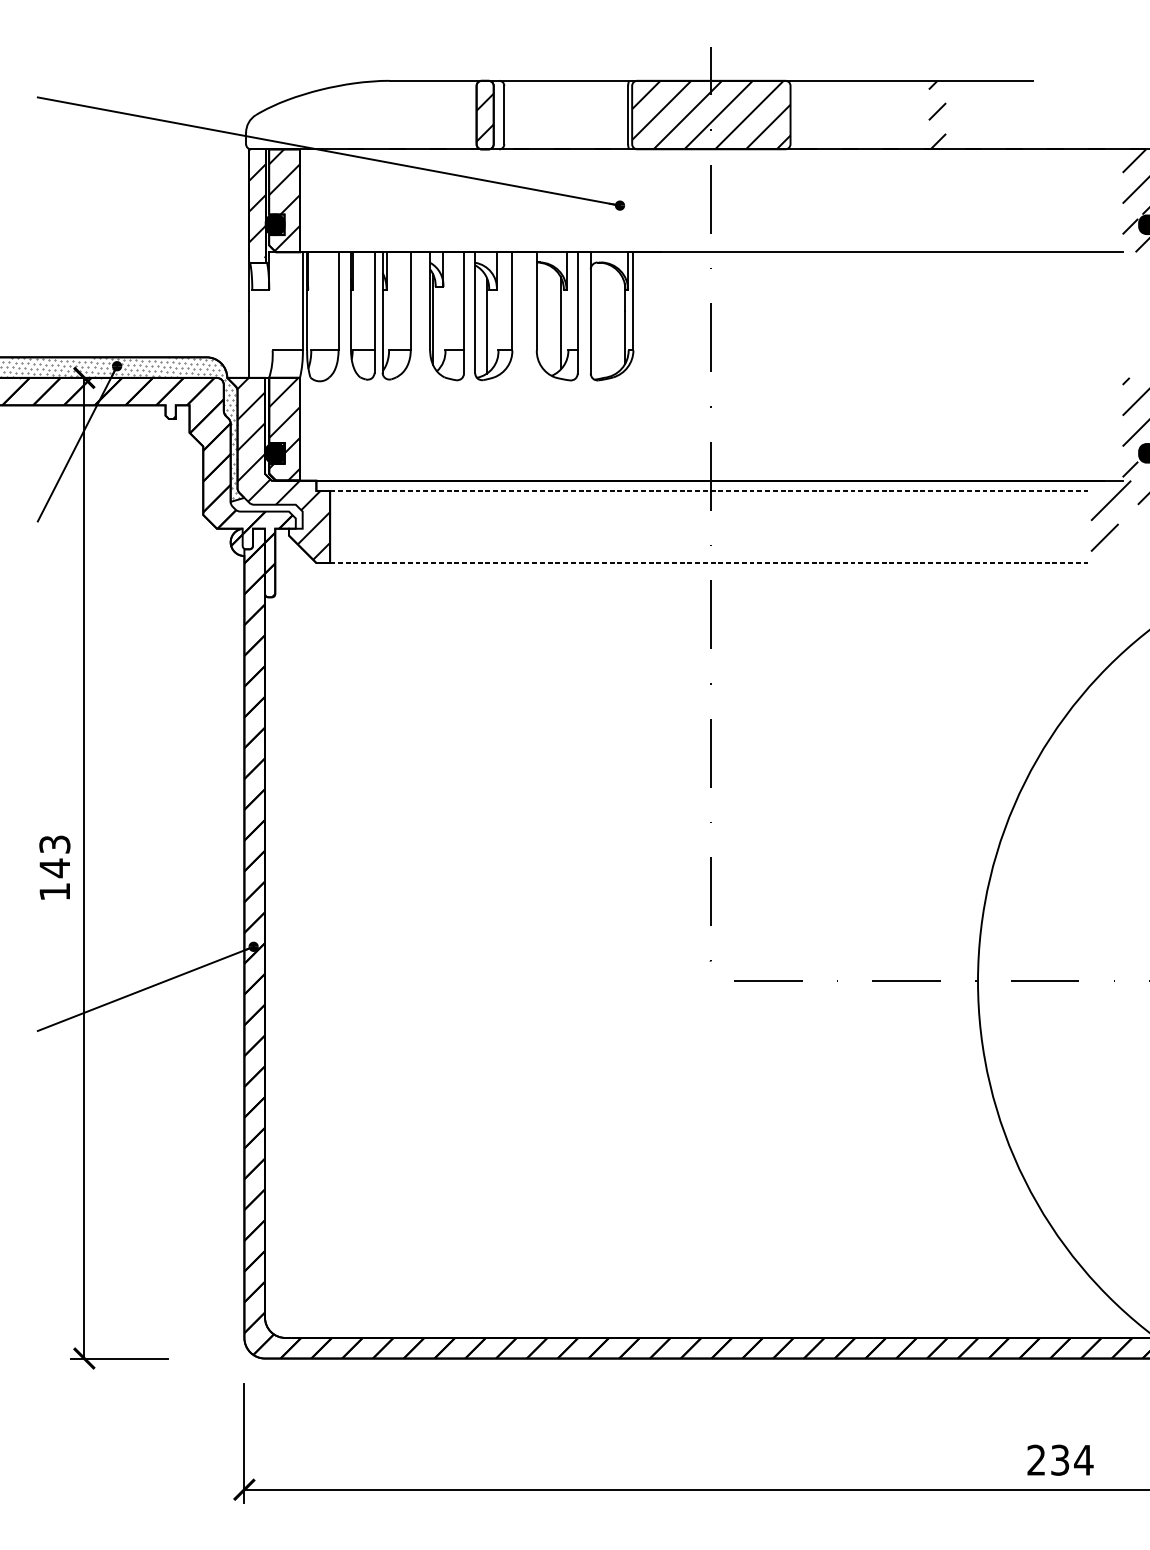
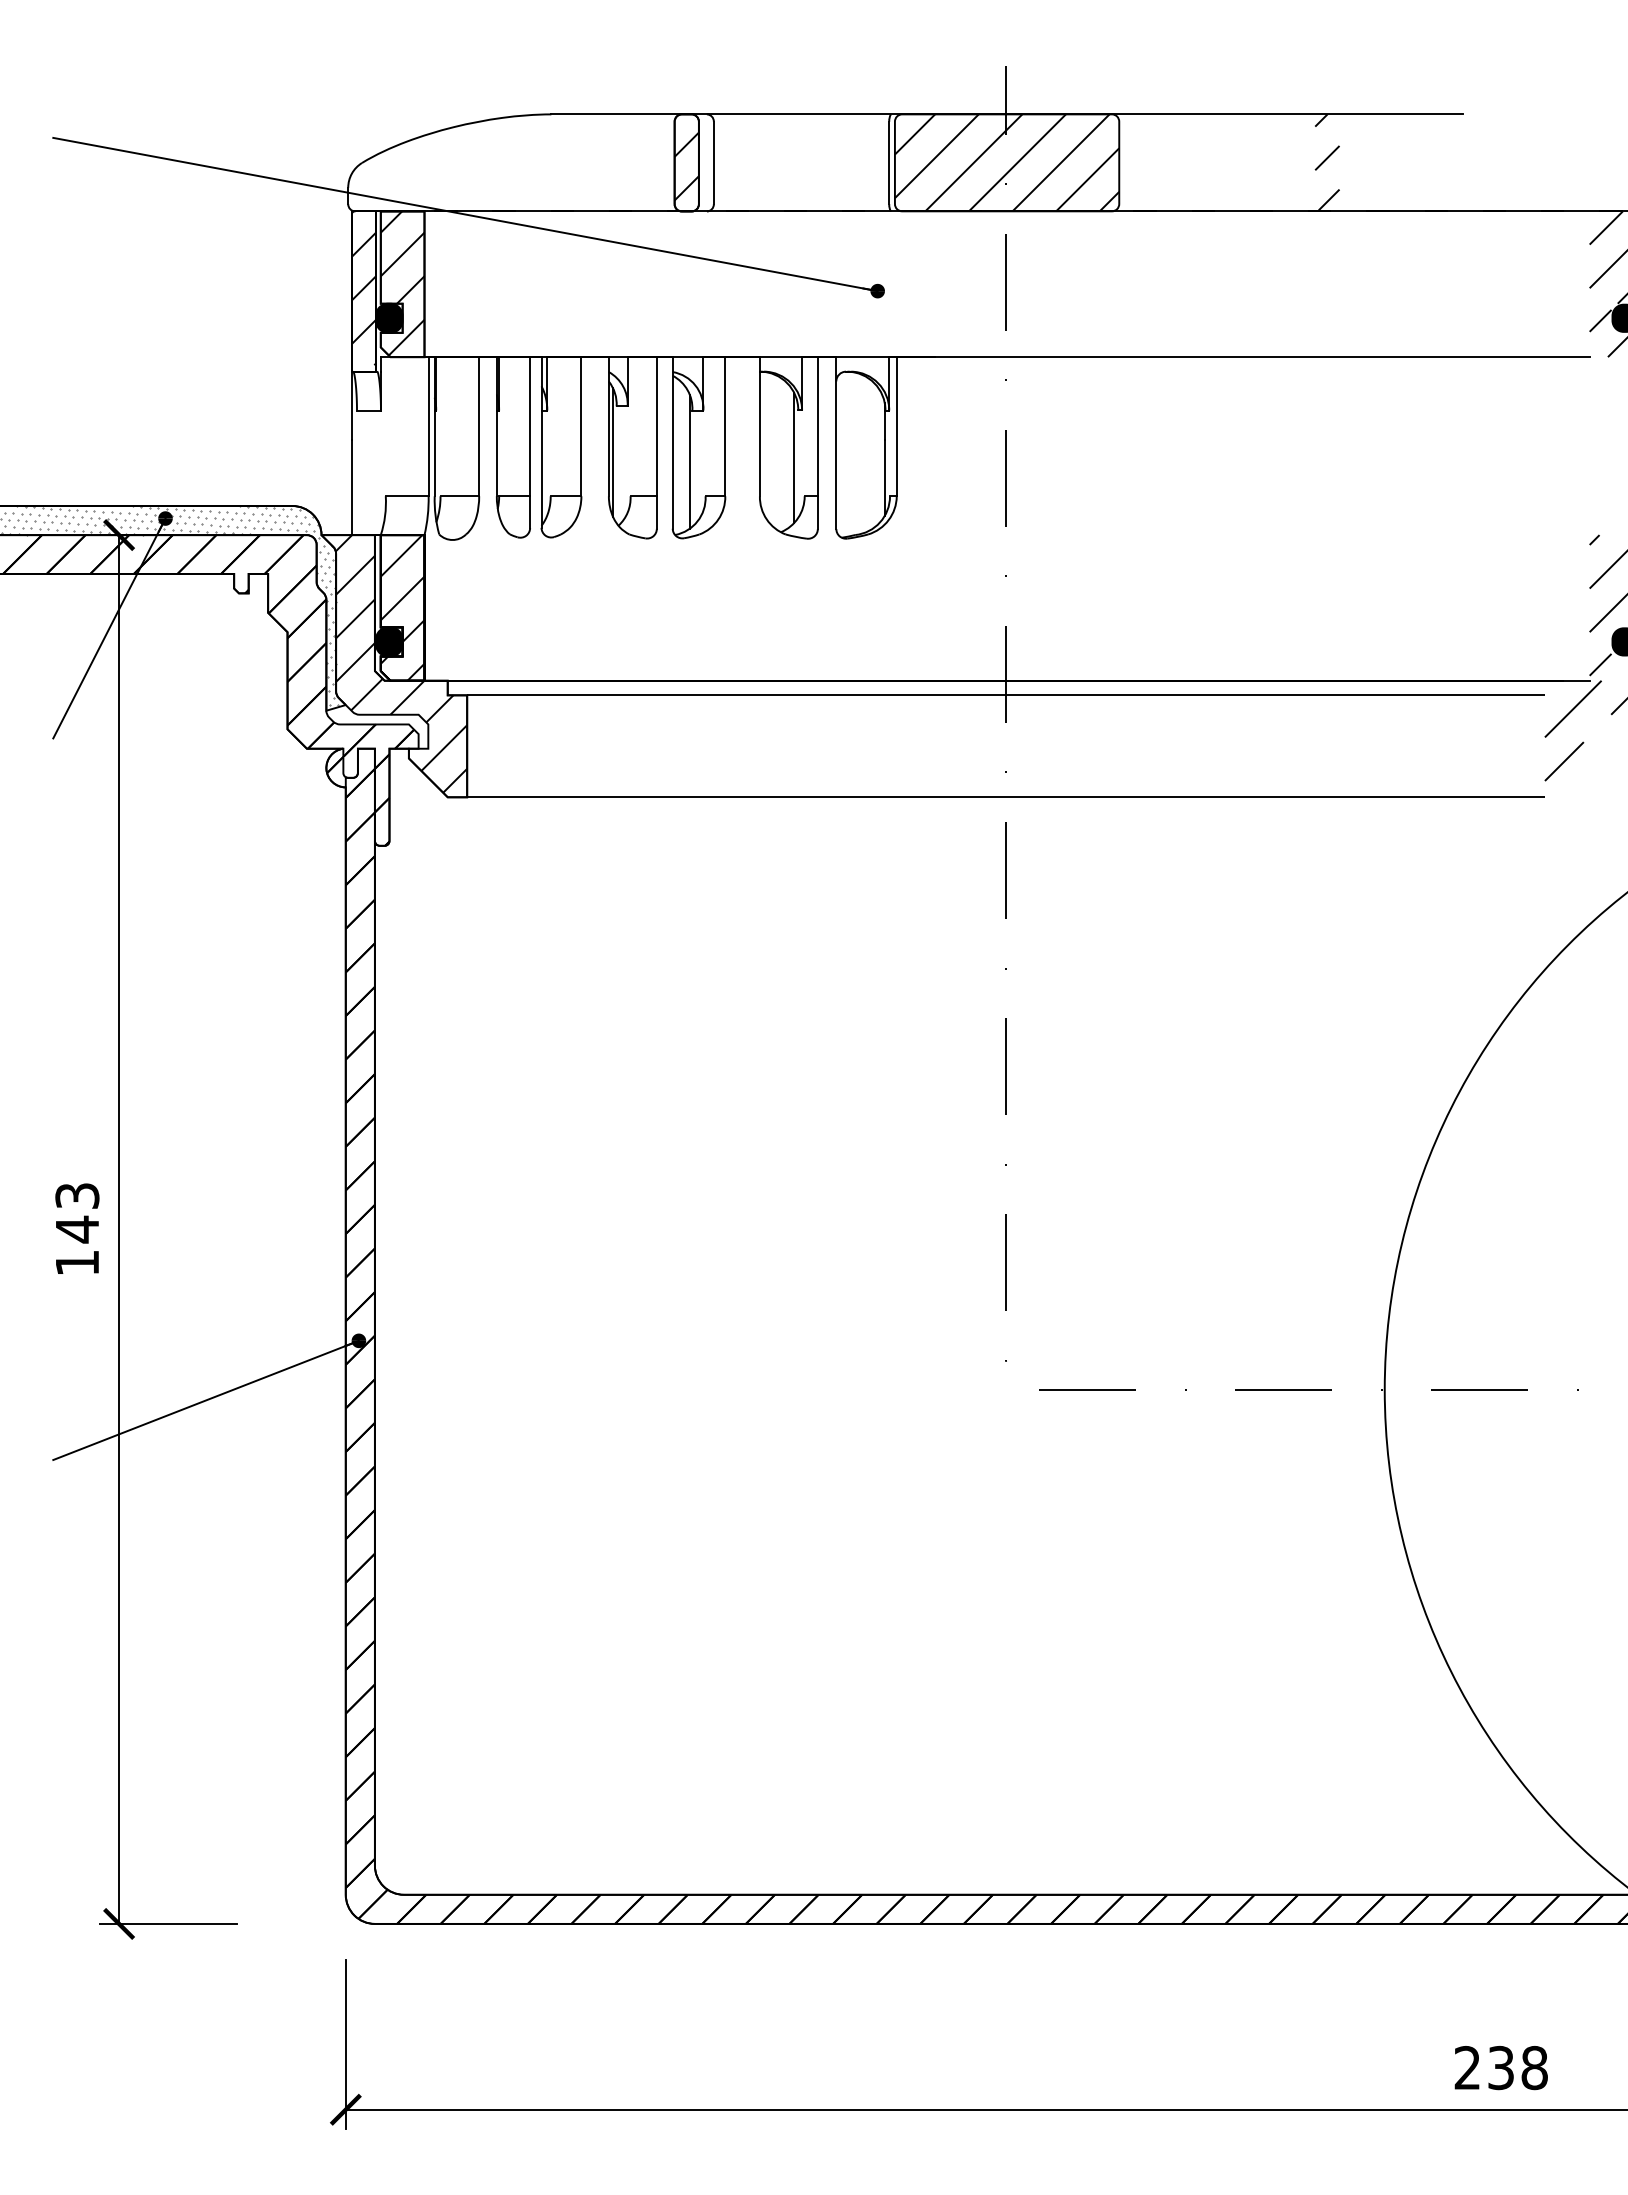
line: (710, 491) -> (1006, 695), dashed -> solid
line: (710, 563) -> (1006, 797), dashed -> solid
text: (1083, 1459) -> (1534, 2067), 234 -> 238

